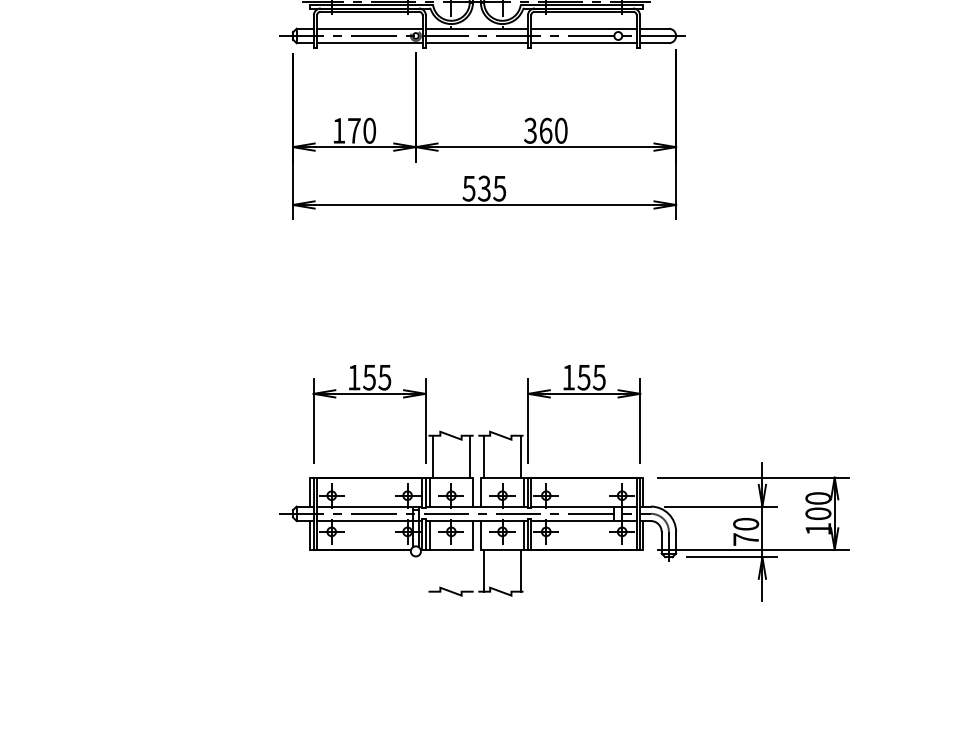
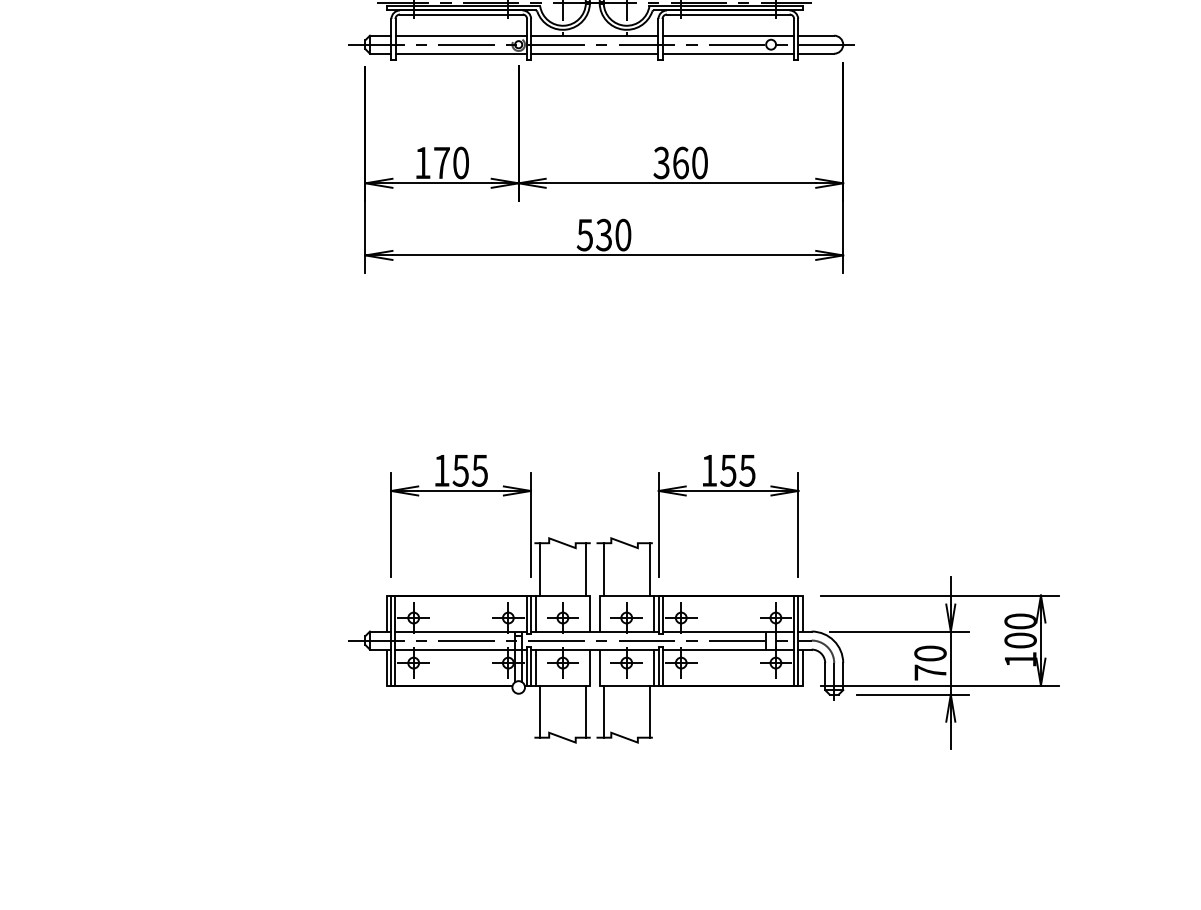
text: (499, 188) -> (623, 234), 535 -> 530
line: (433, 570) -> (540, 711), added
line: (469, 570) -> (585, 711), added

